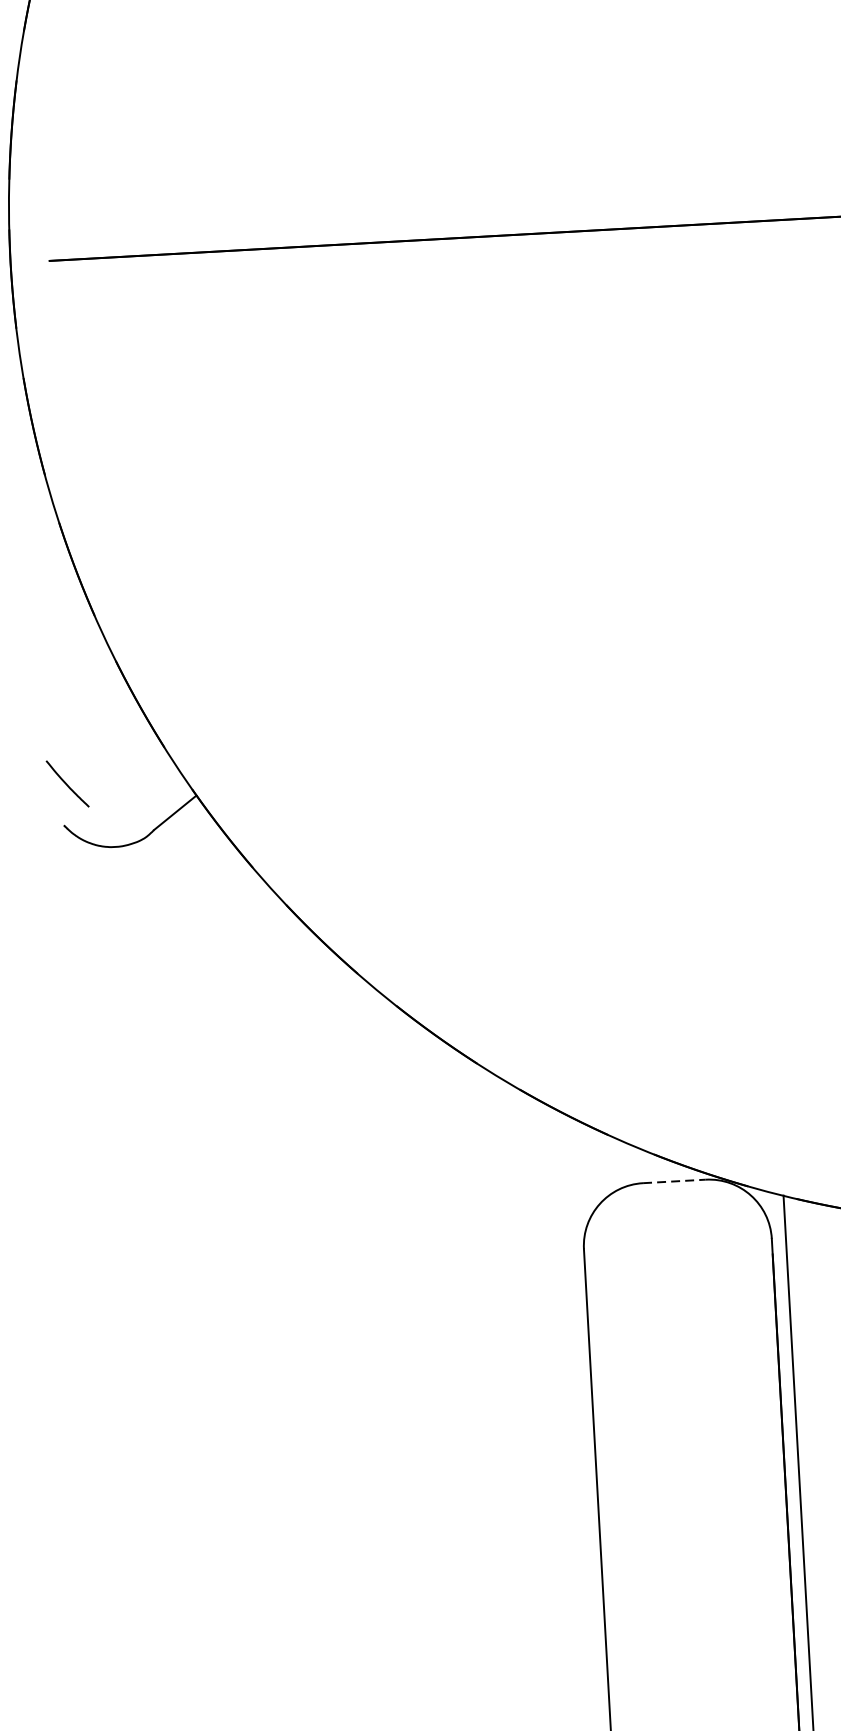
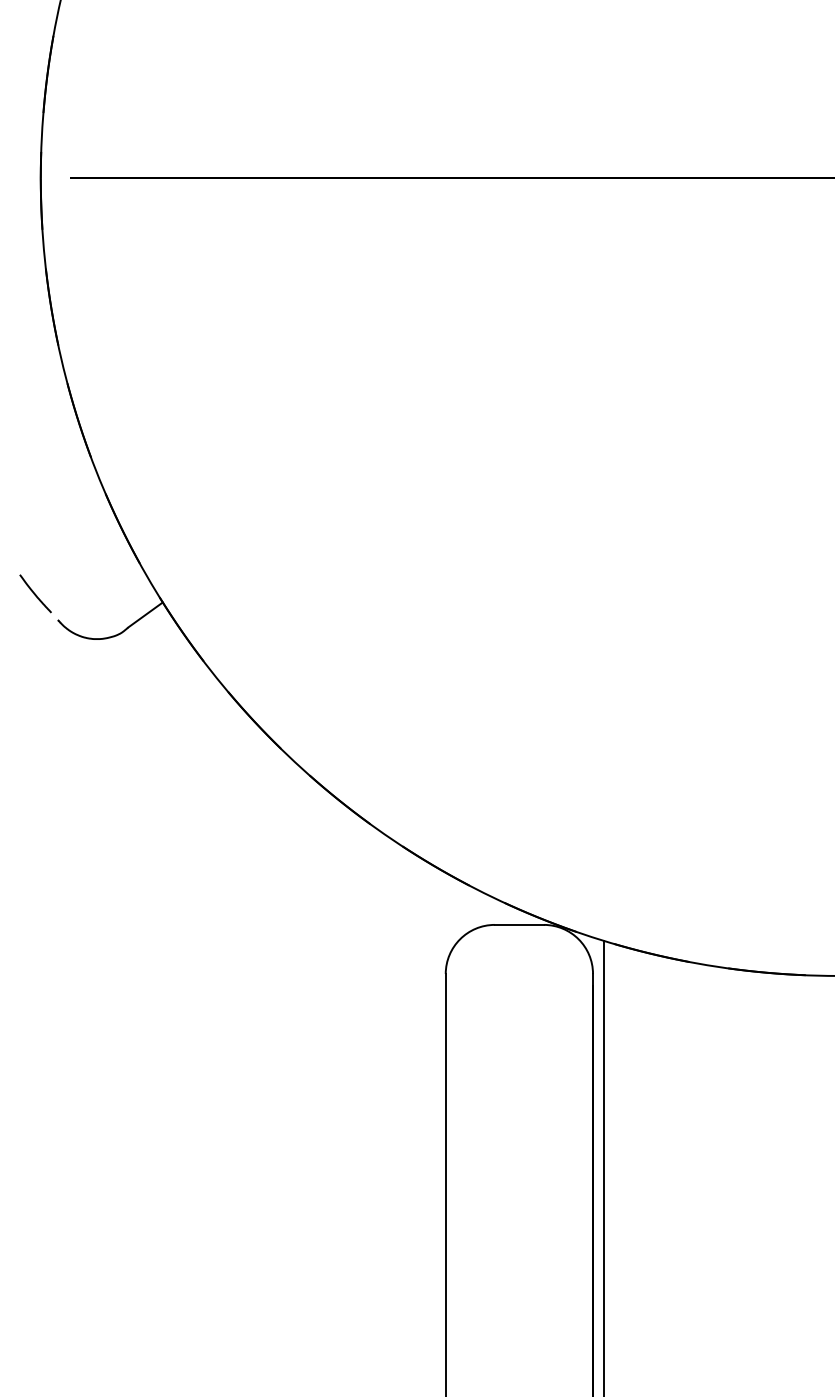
line: (67, 783) -> (35, 593), moved
line: (674, 1180) -> (519, 924), dashed -> solid

